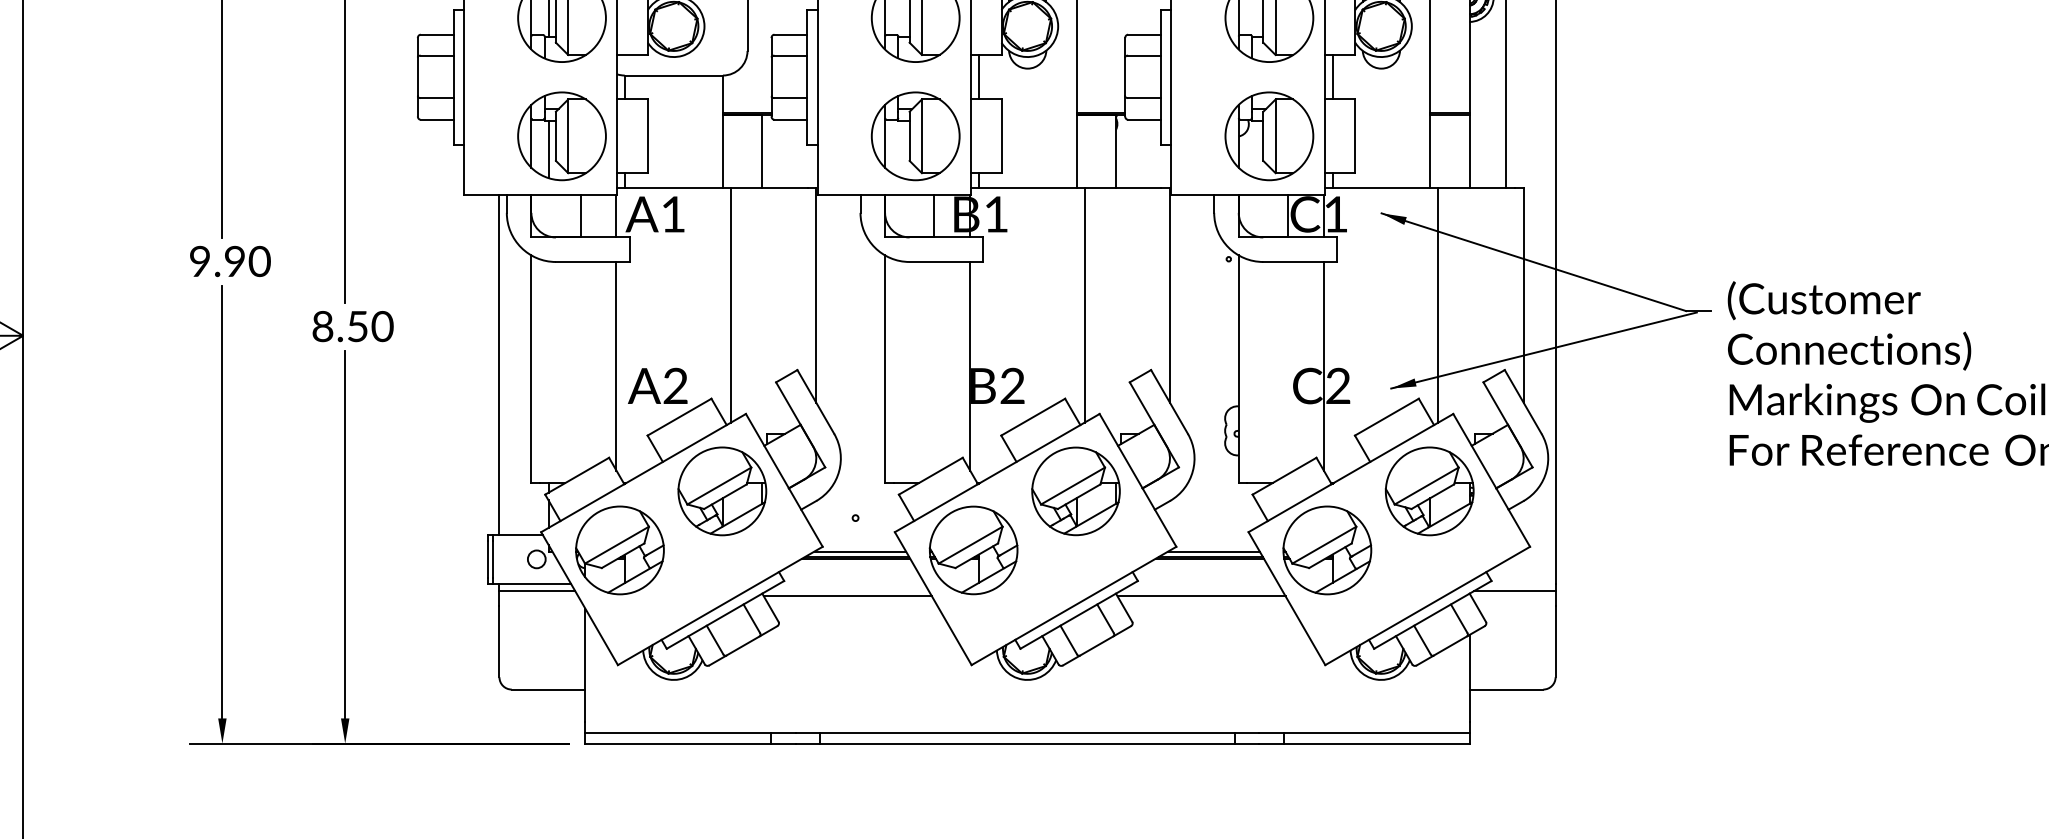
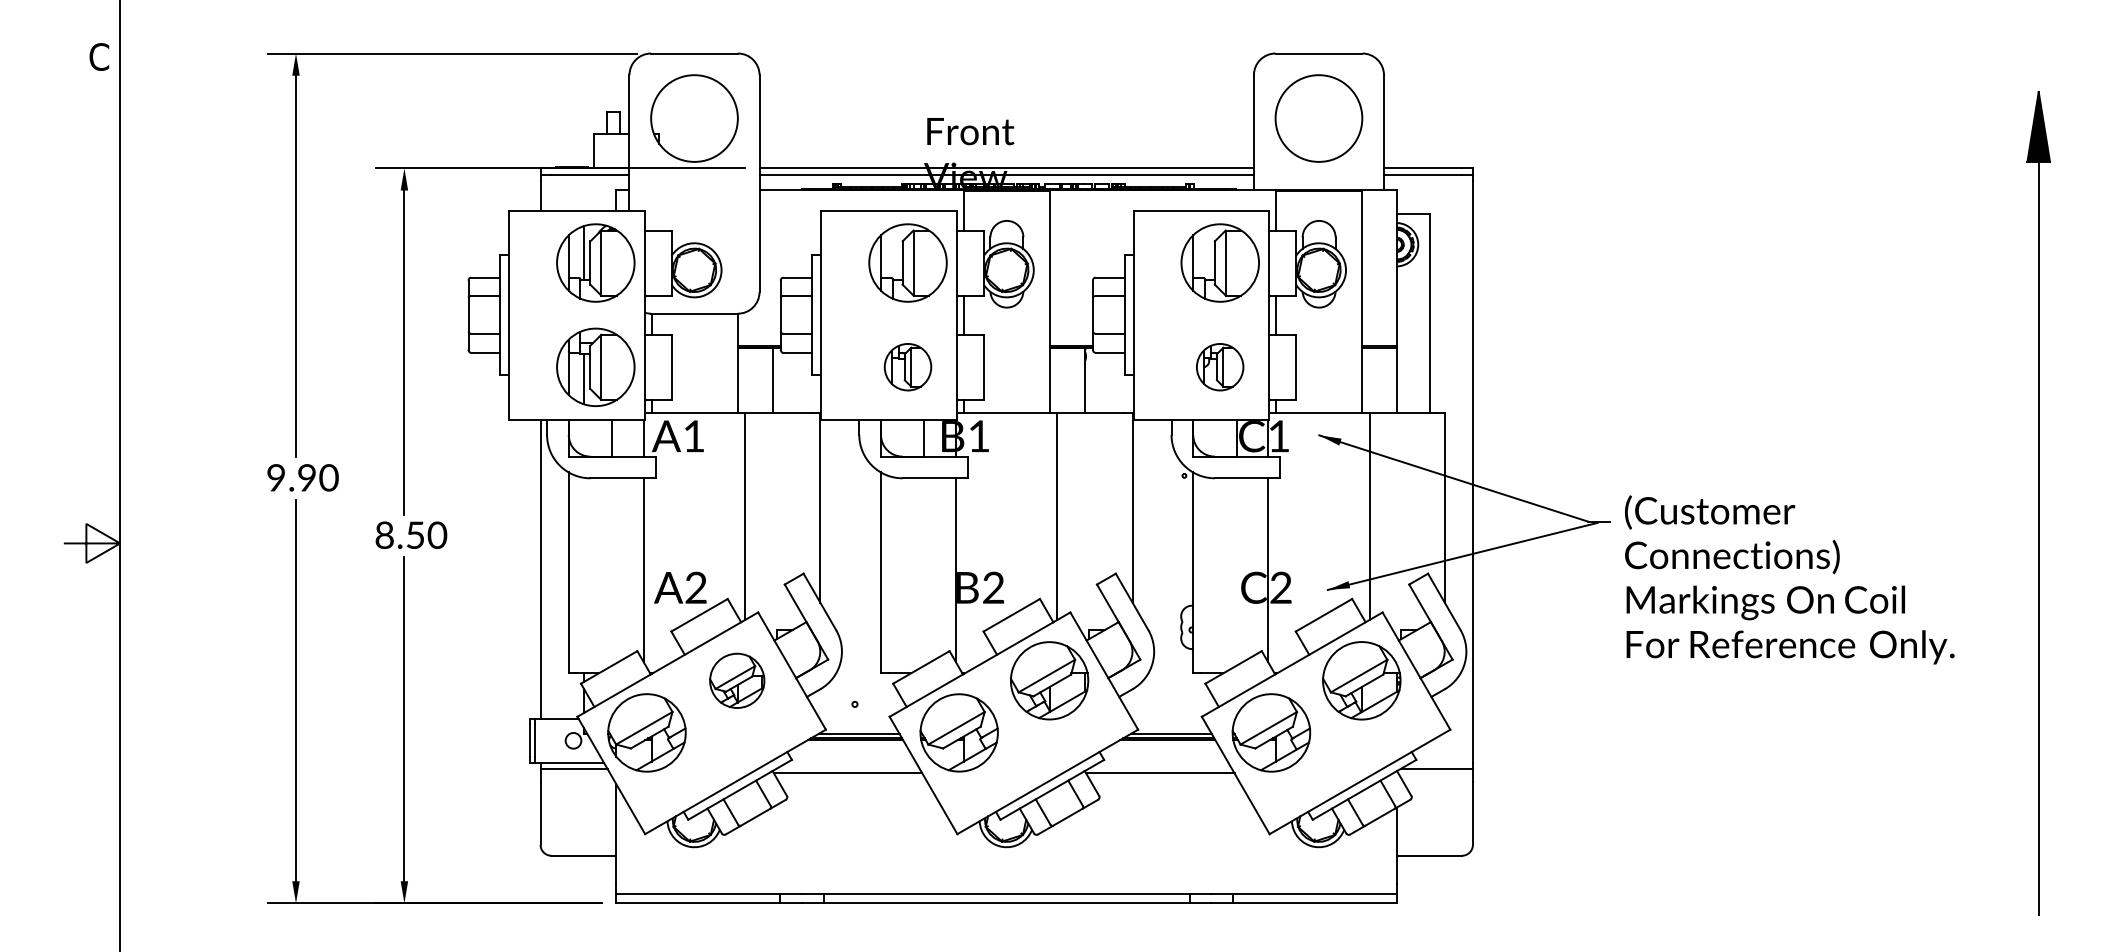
part: (915, 135) -> (907, 366), size x0.6
part: (1268, 135) -> (1219, 366), size x0.6
part: (721, 491) -> (736, 680), size x0.7

